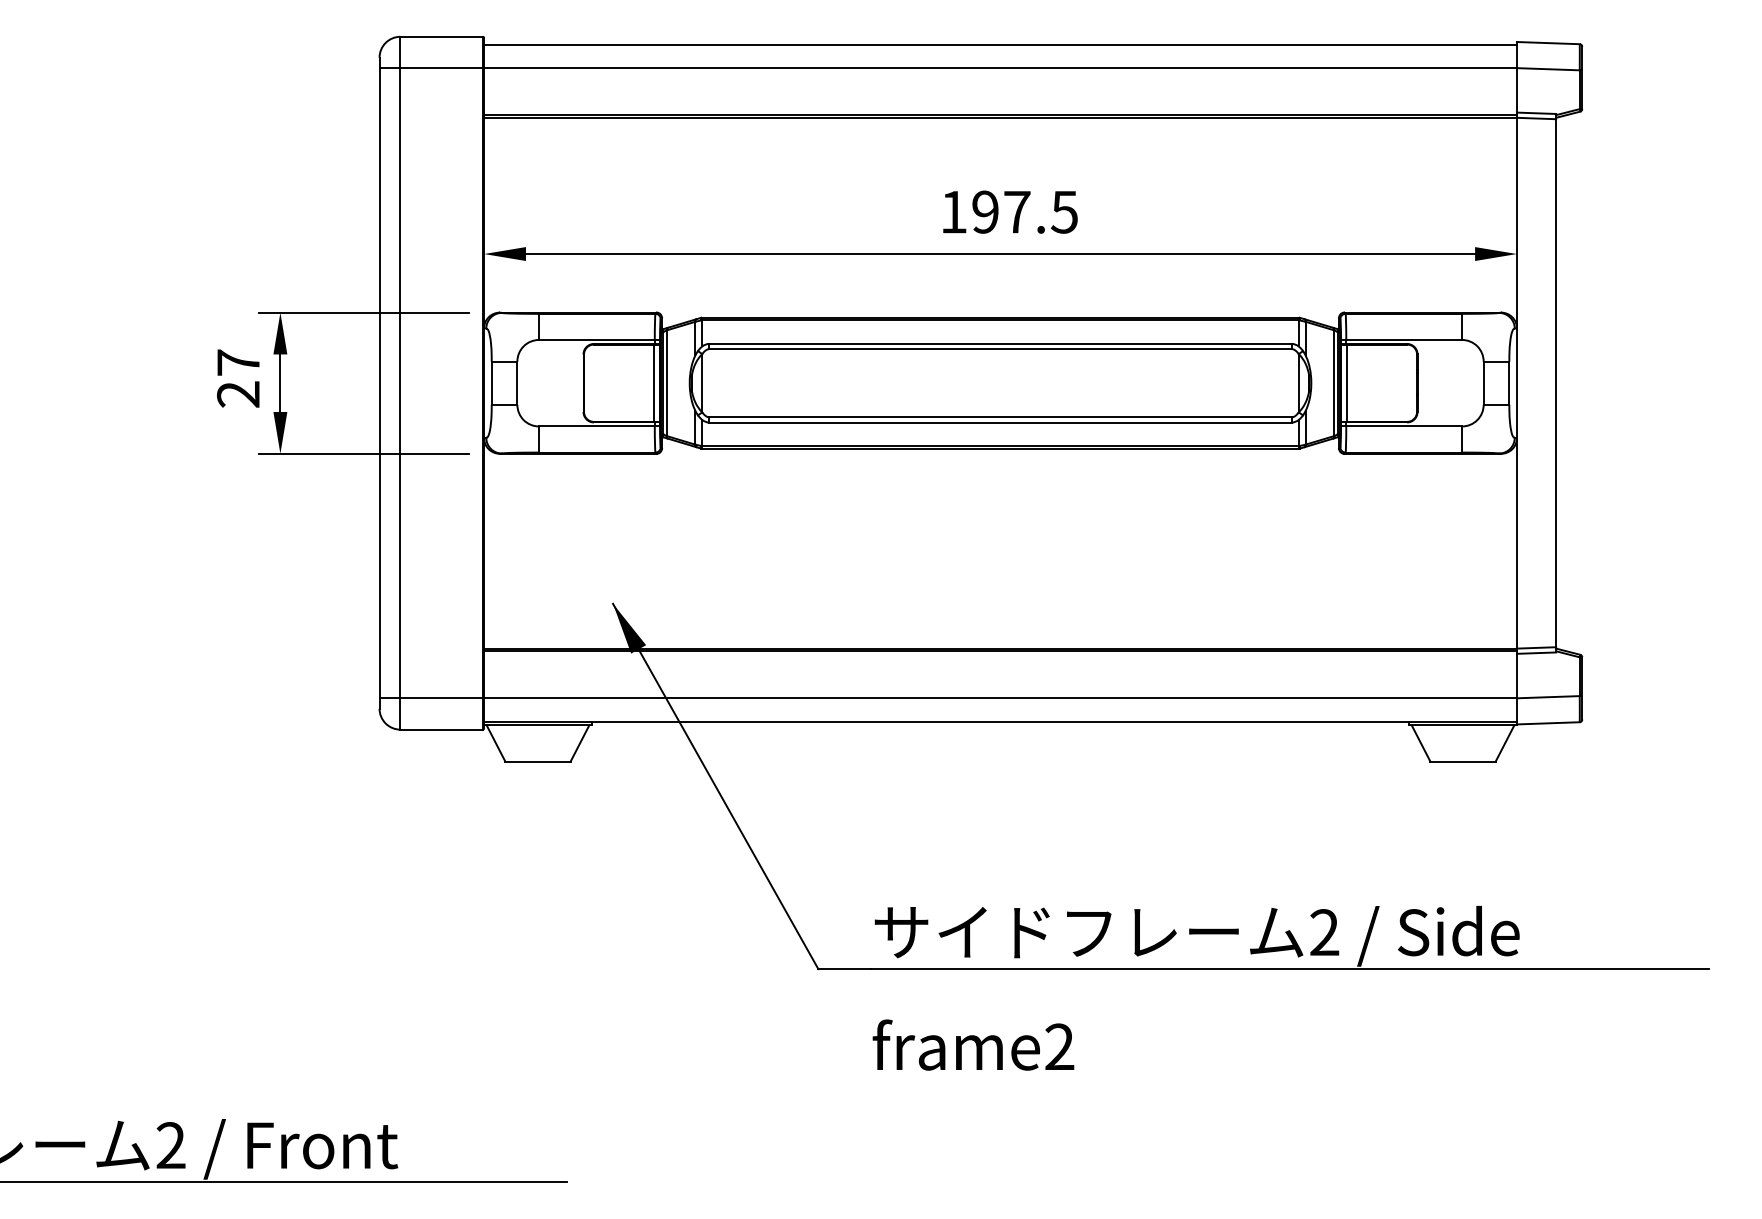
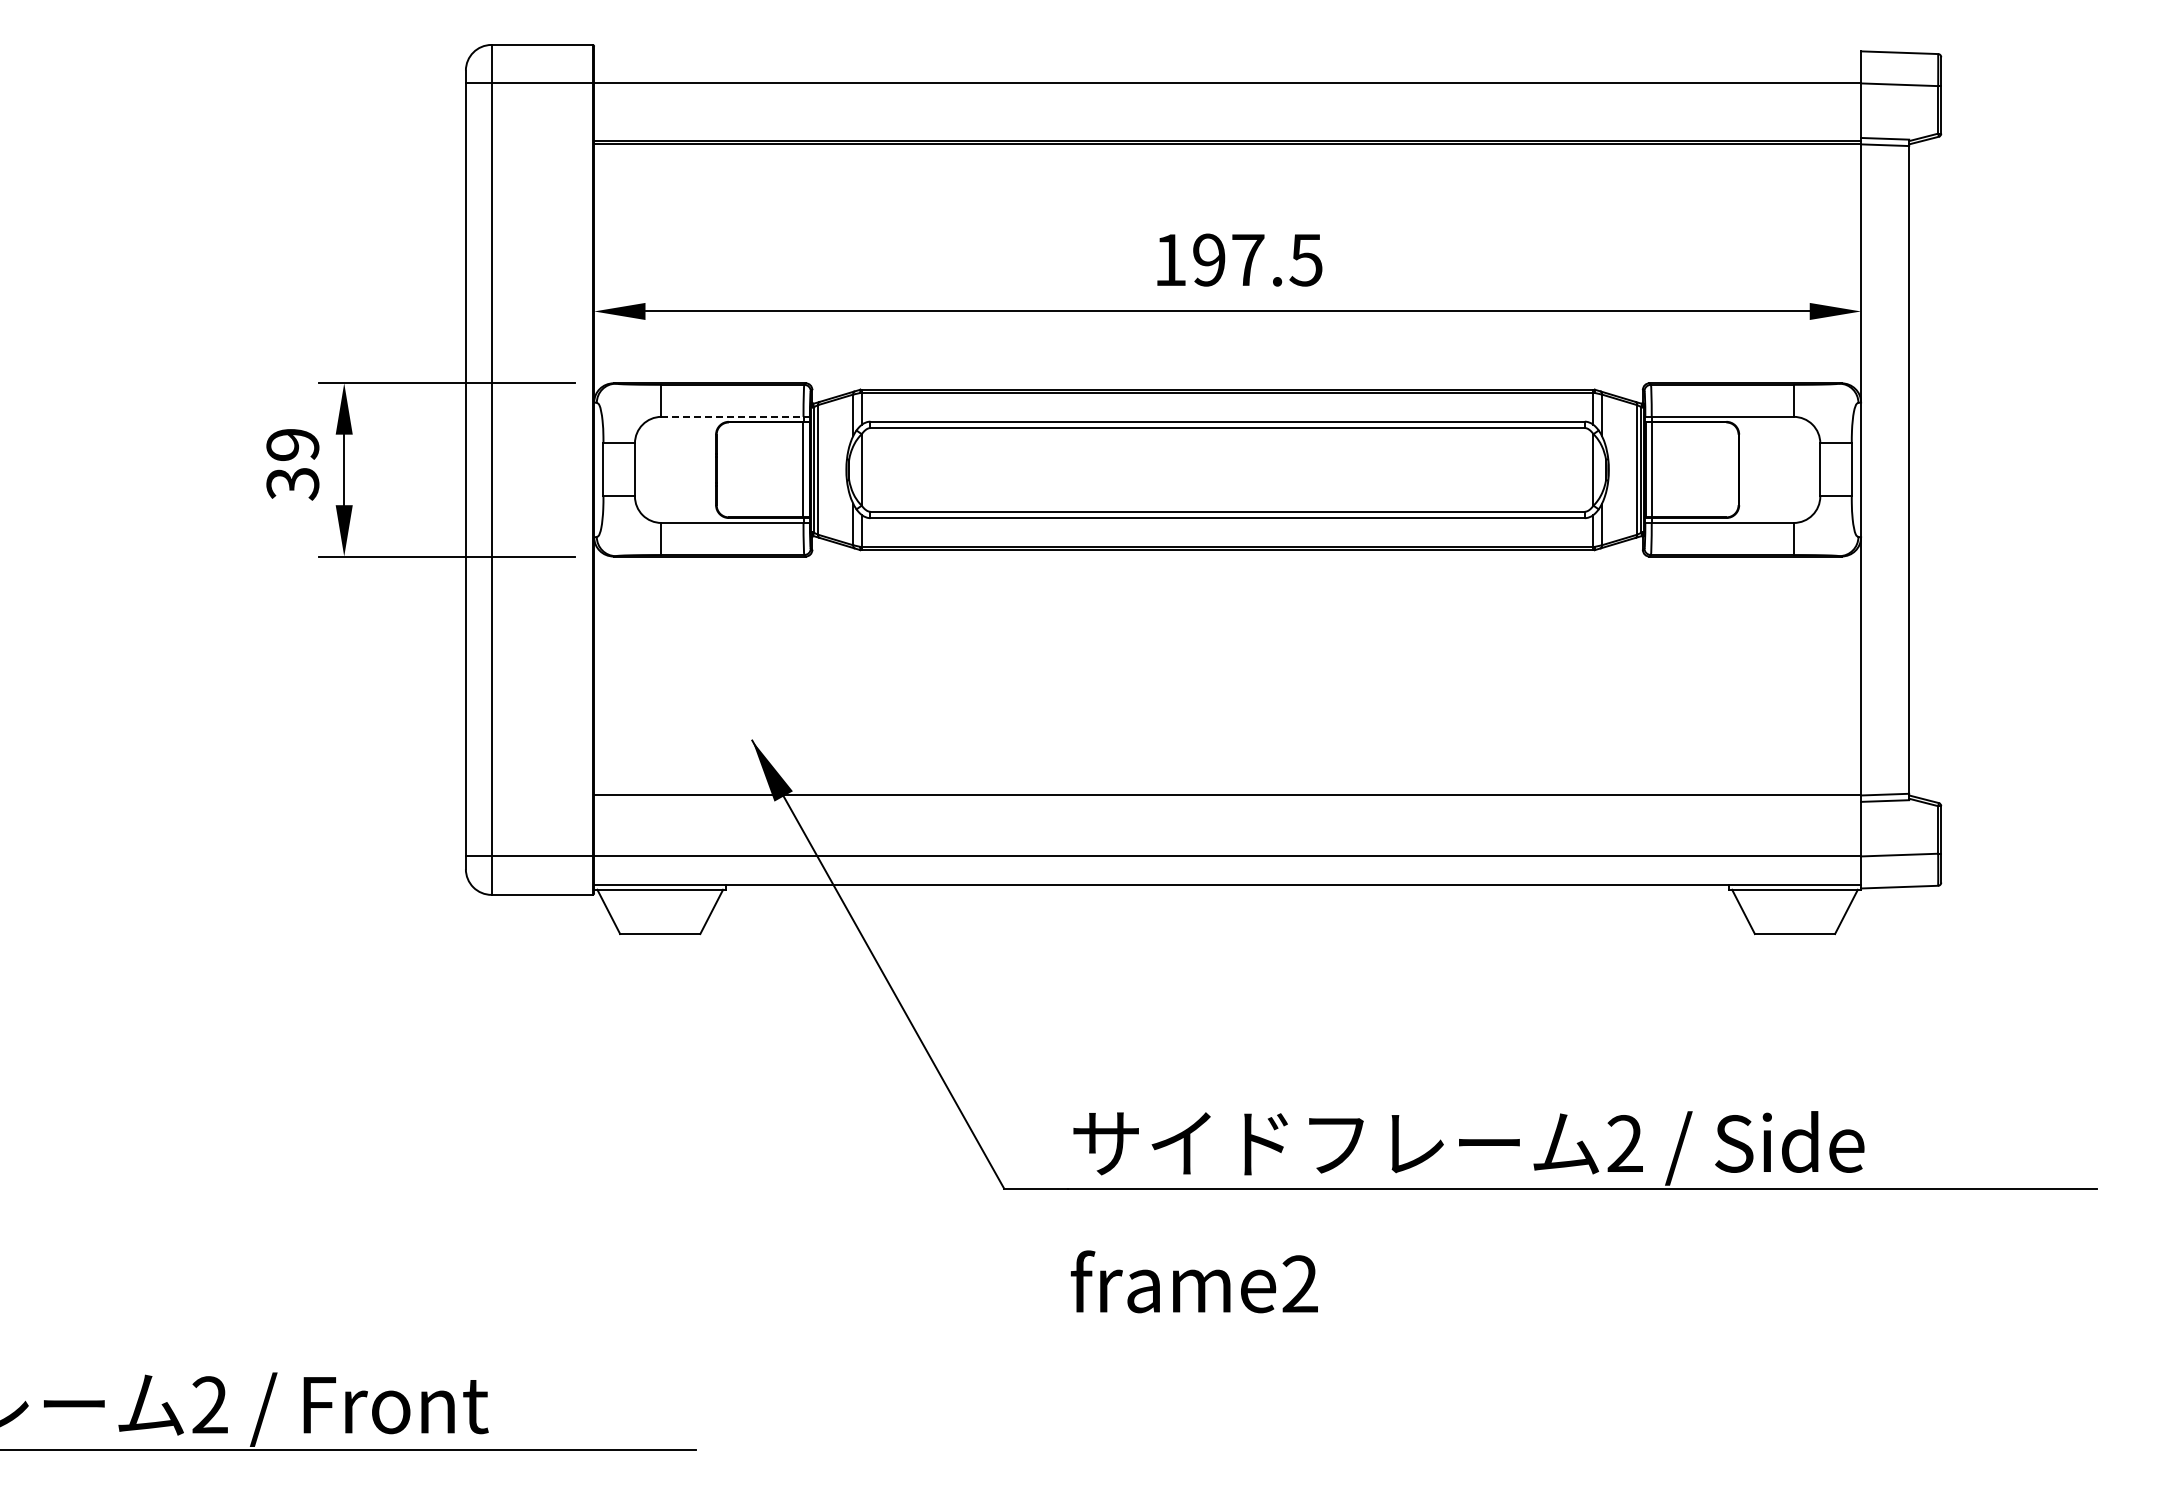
line: (1000, 44) -> (1227, 54), removed
line: (596, 339) -> (732, 416), solid -> dashed
text: (238, 378) -> (292, 464), 27 -> 39
line: (1000, 651) -> (1227, 798), removed

